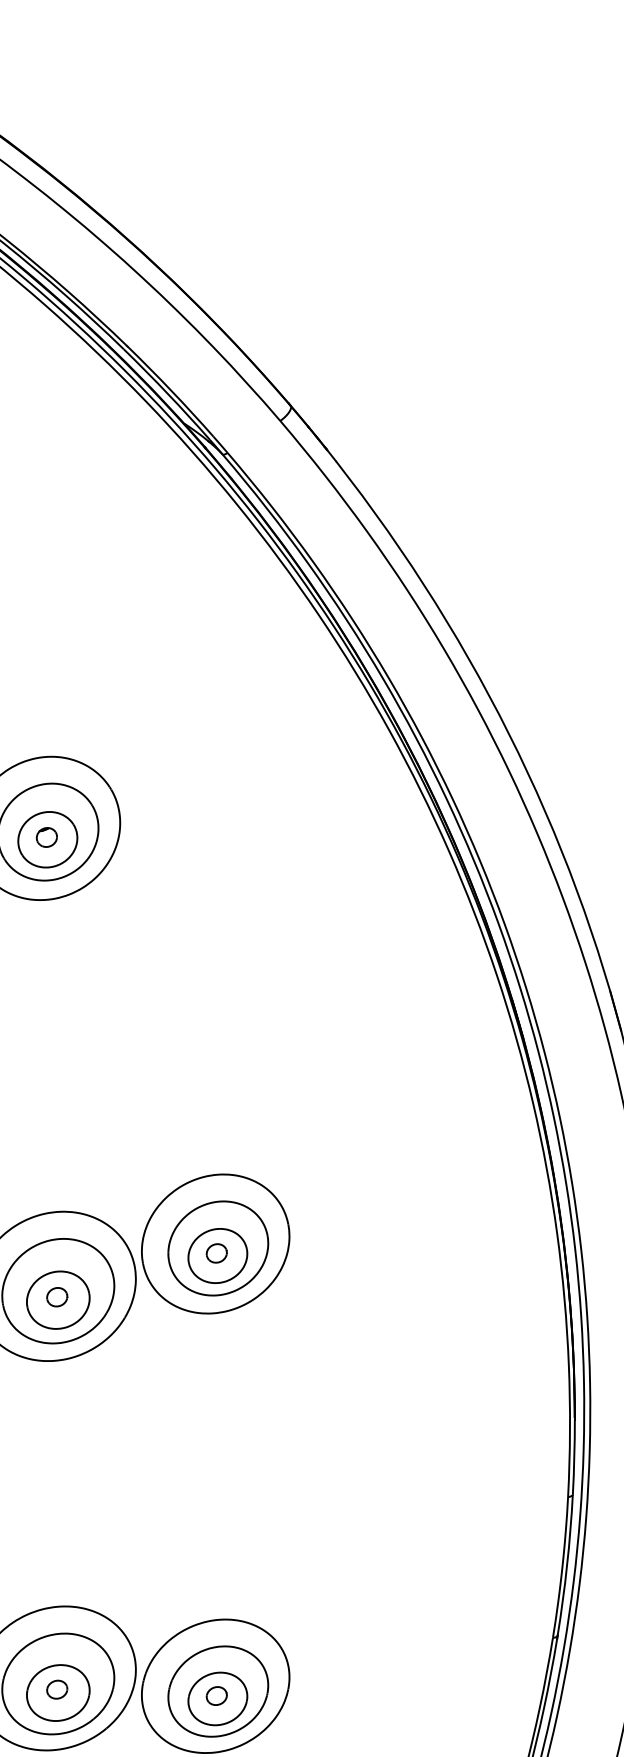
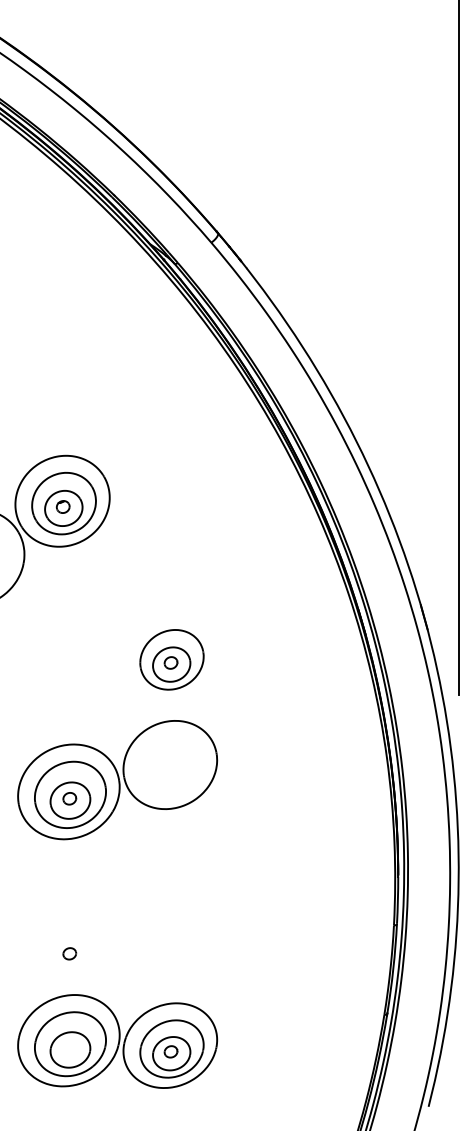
part: (217, 1247) -> (171, 659), moved
part: (56, 1689) -> (69, 953), moved

